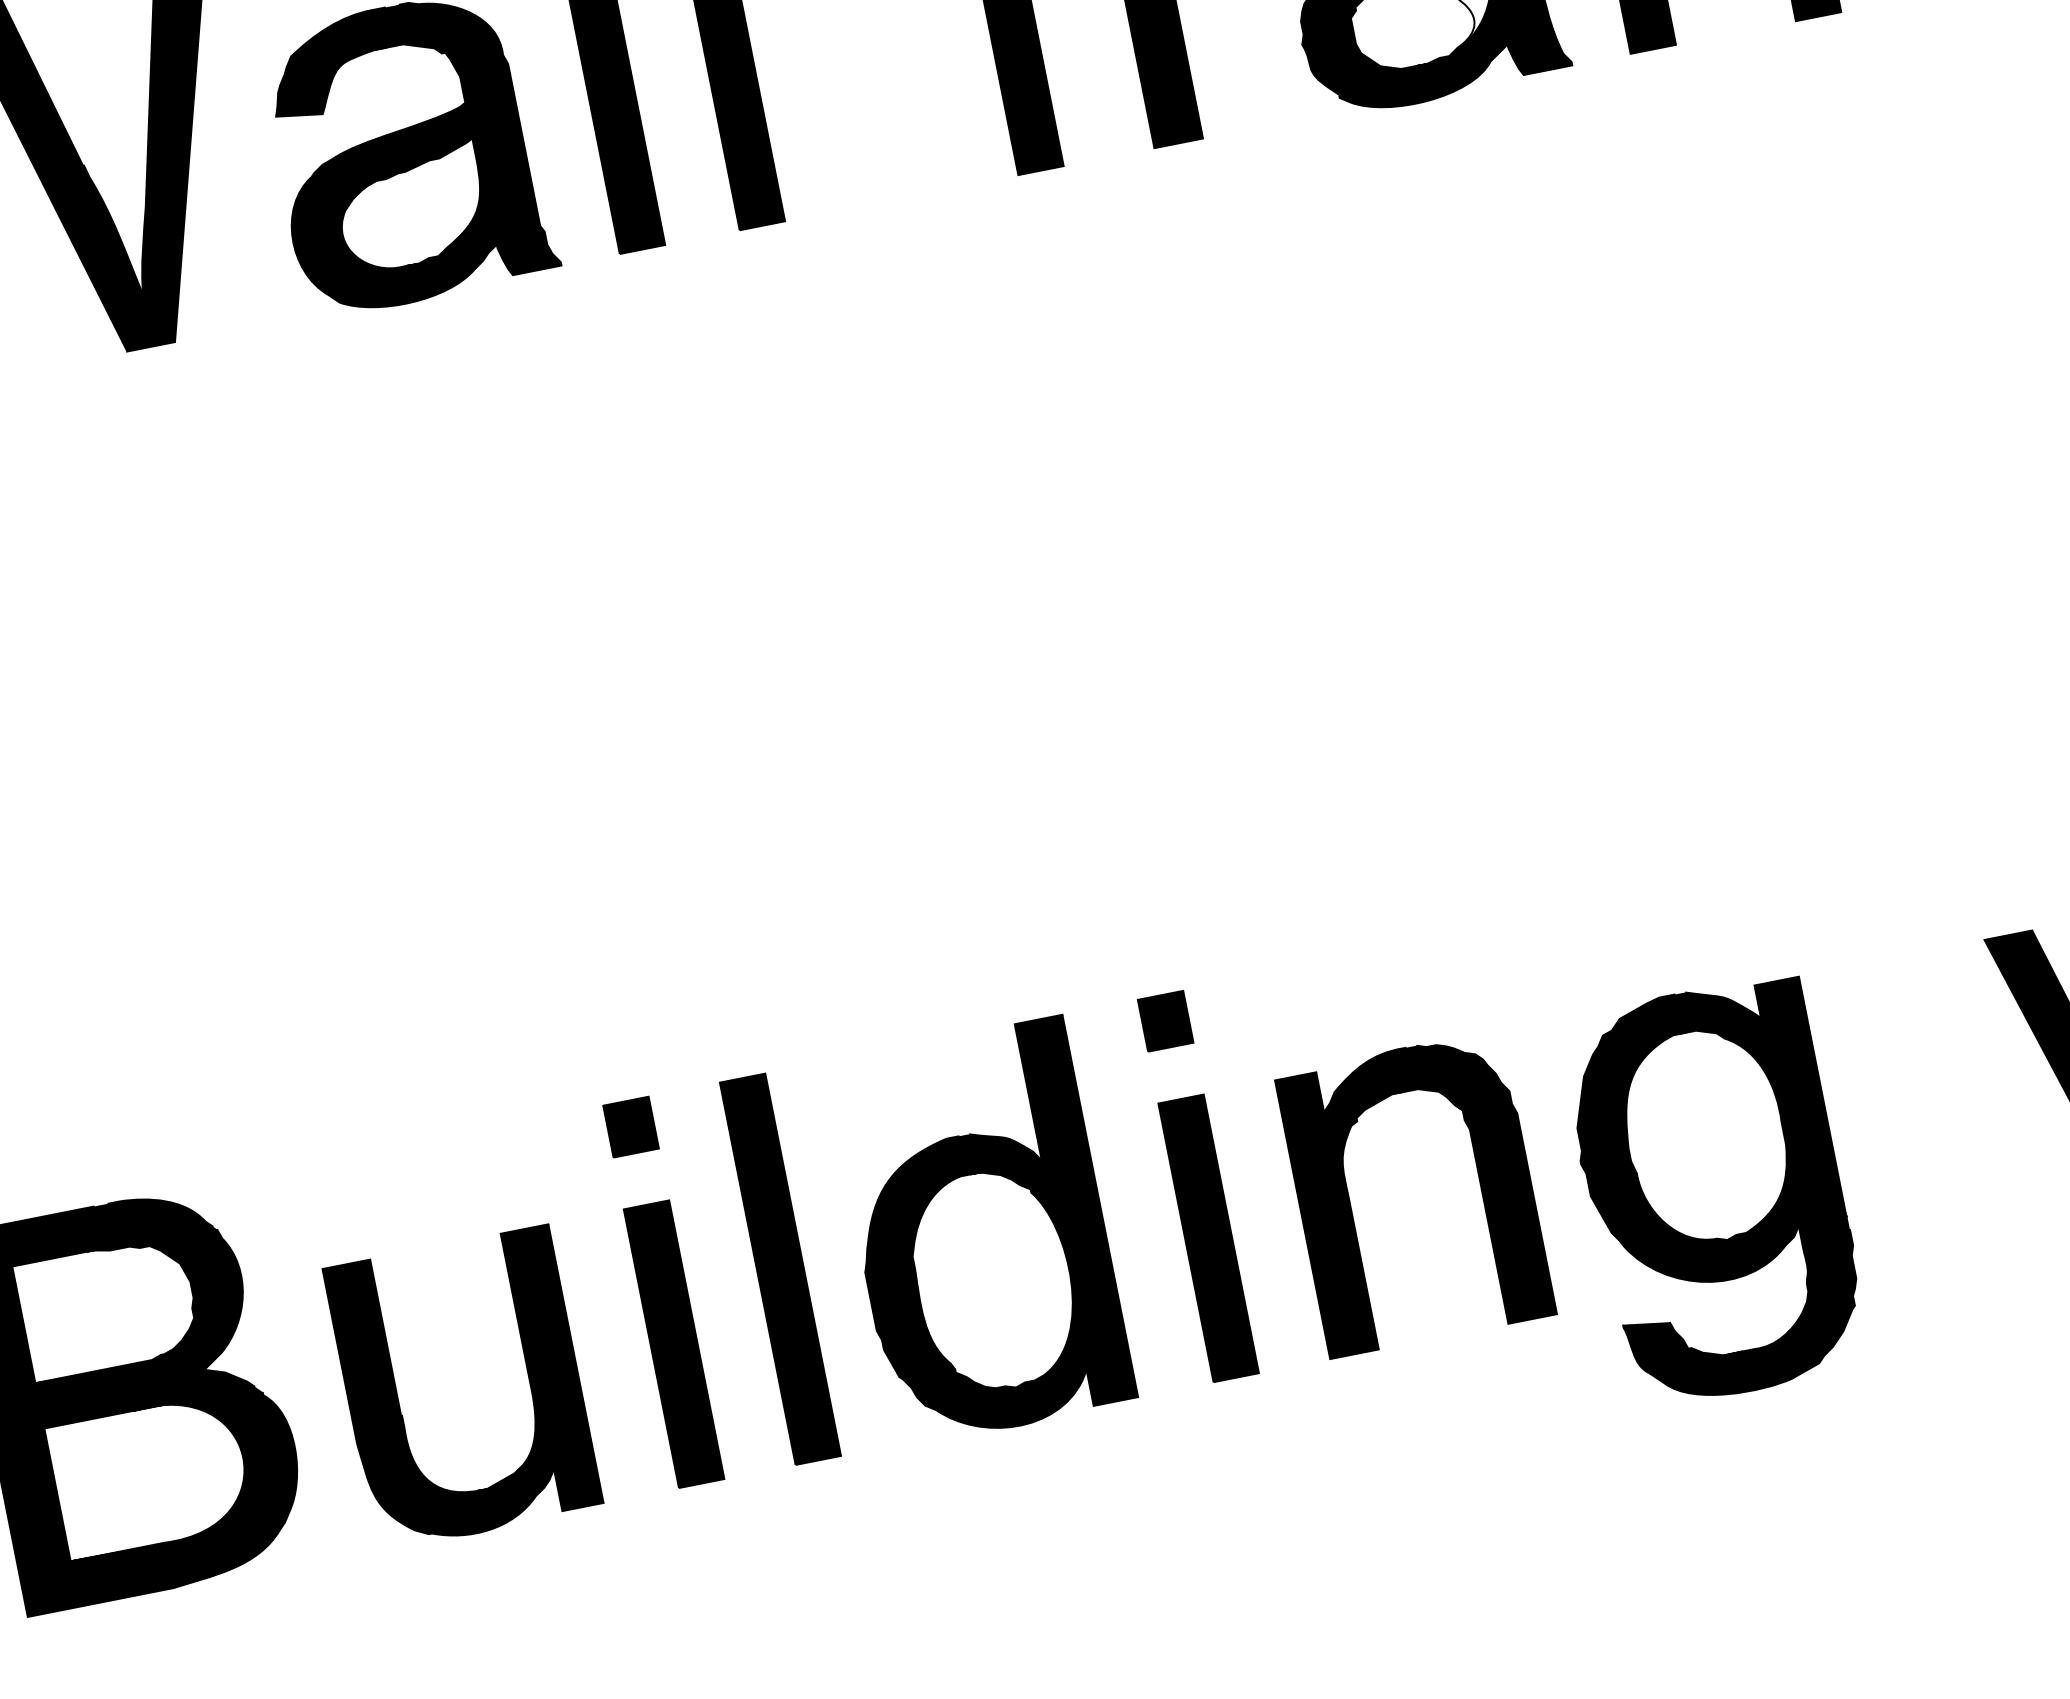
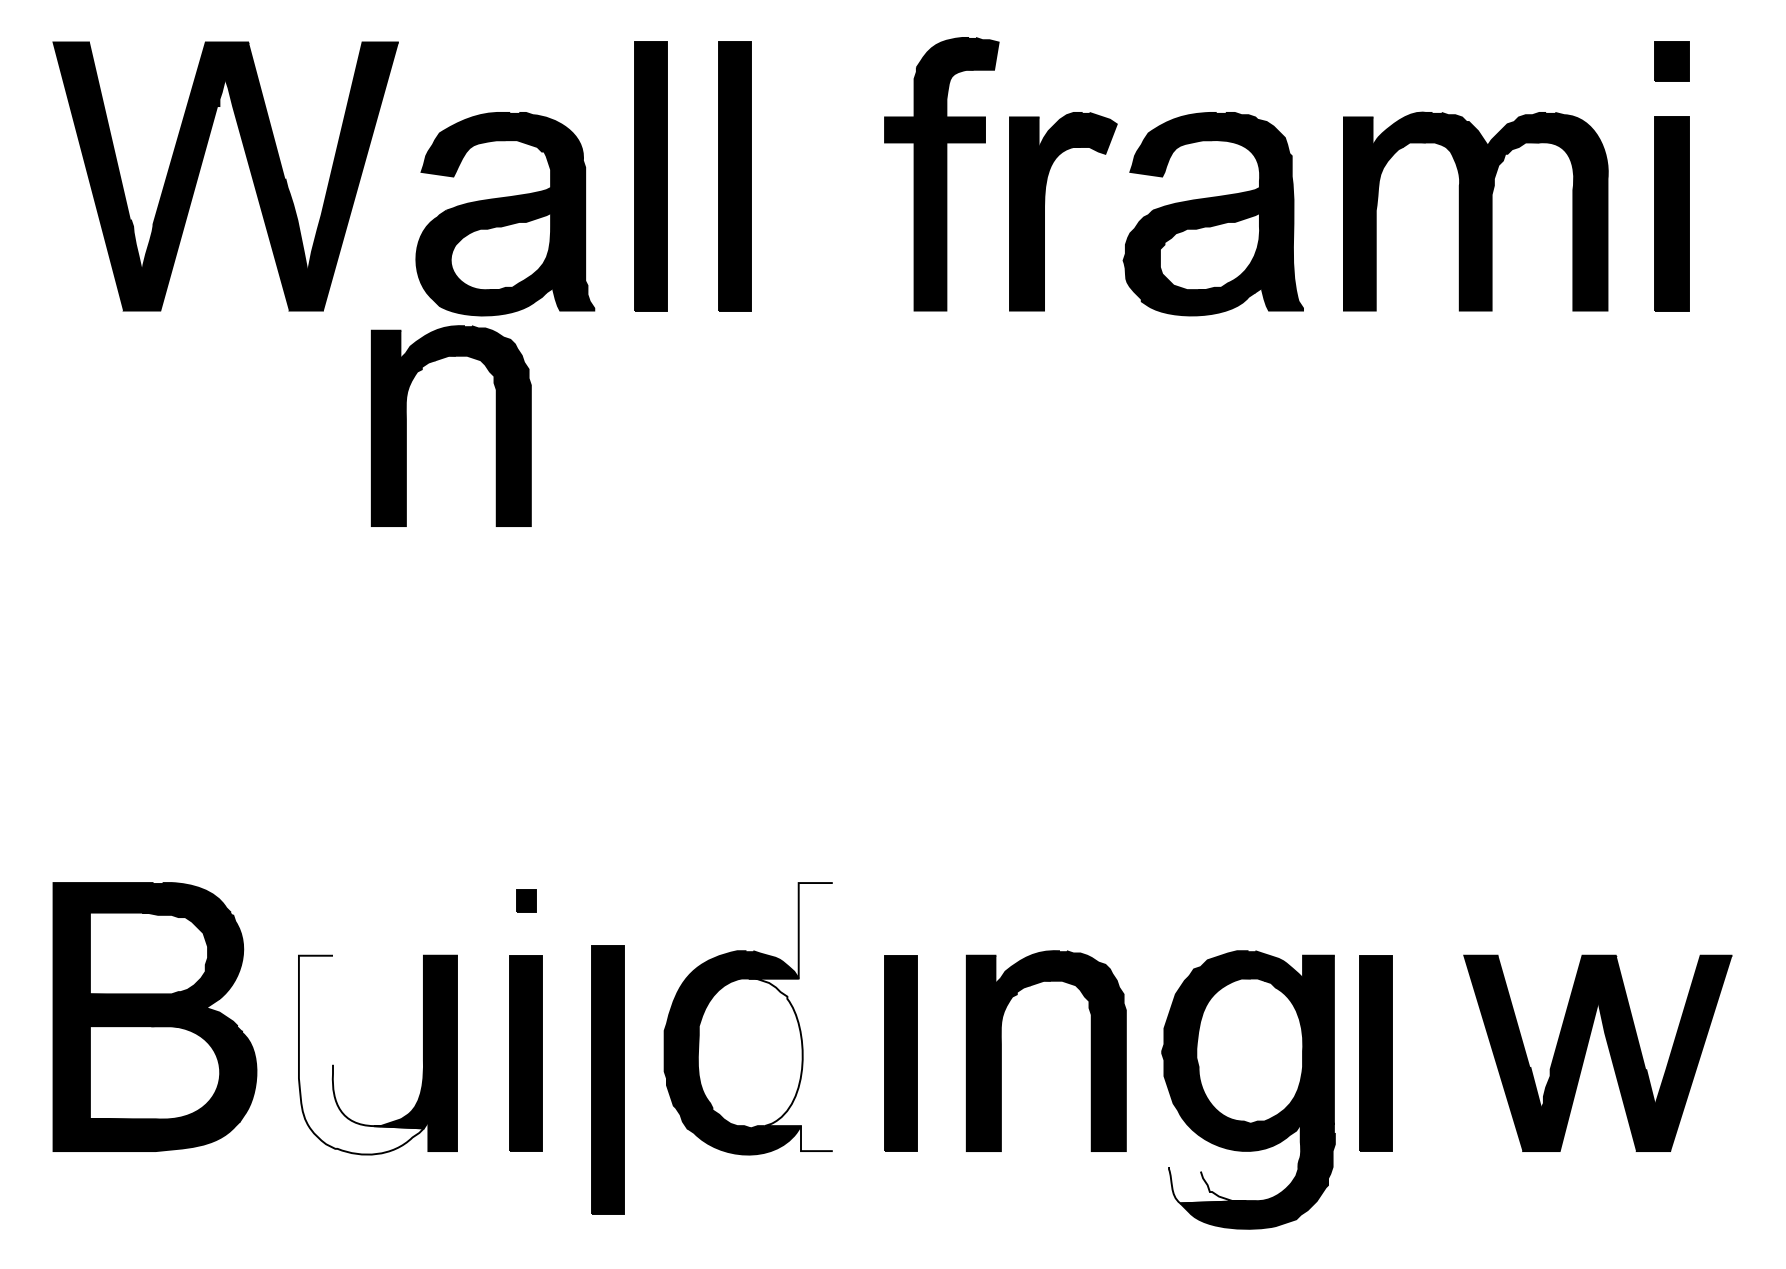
part: (326, 482) -> (406, 425), added
part: (1164, 1020) -> (900, 900), removed
part: (1885, 1104) -> (1375, 1053), added
part: (630, 1126) -> (525, 900), size x0.6
fill: (1040, 1218) -> (790, 1017), removed
part: (779, 1268) -> (607, 1079), moved
fill: (1683, 1340) -> (1207, 1185), removed
fill: (438, 1392) -> (360, 1054), removed

